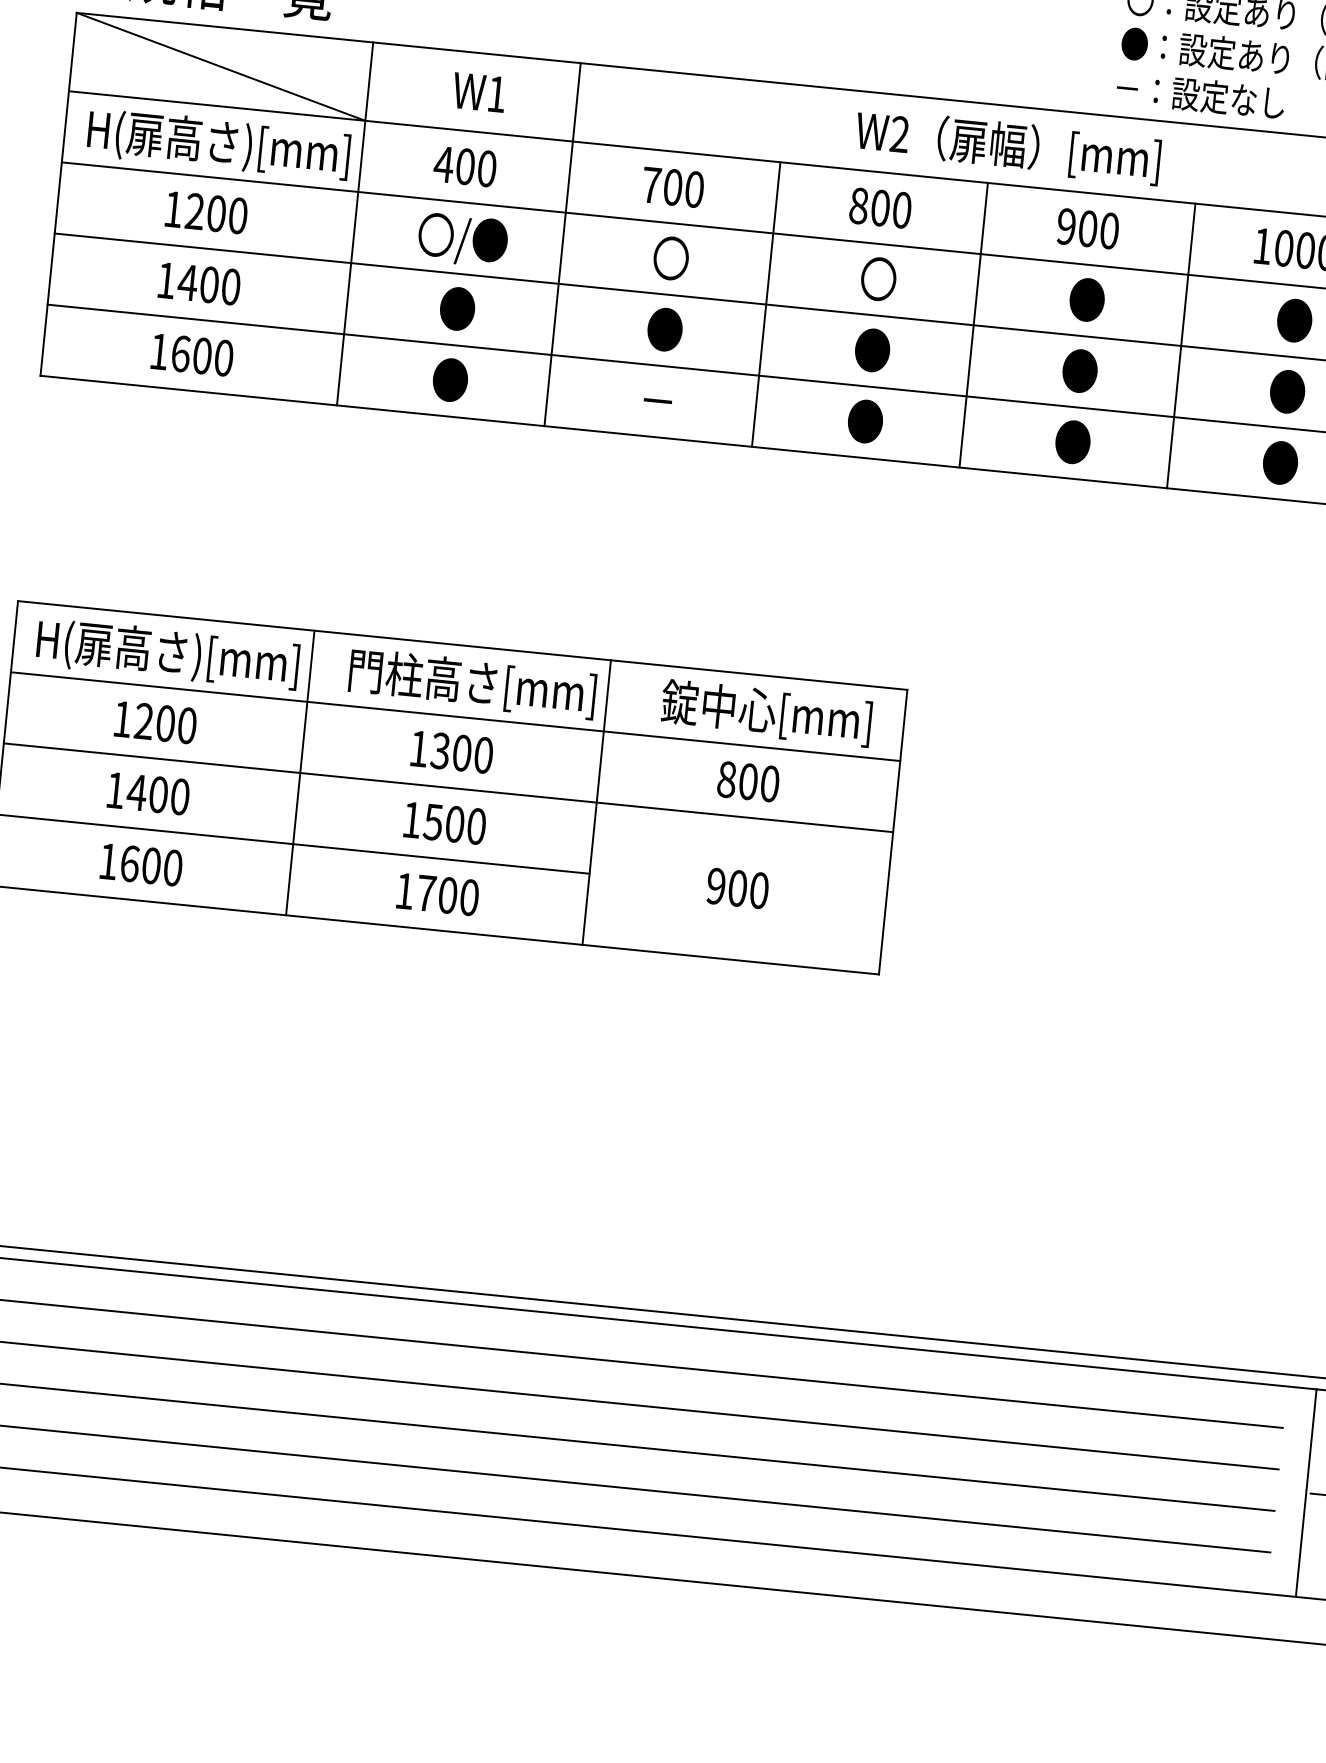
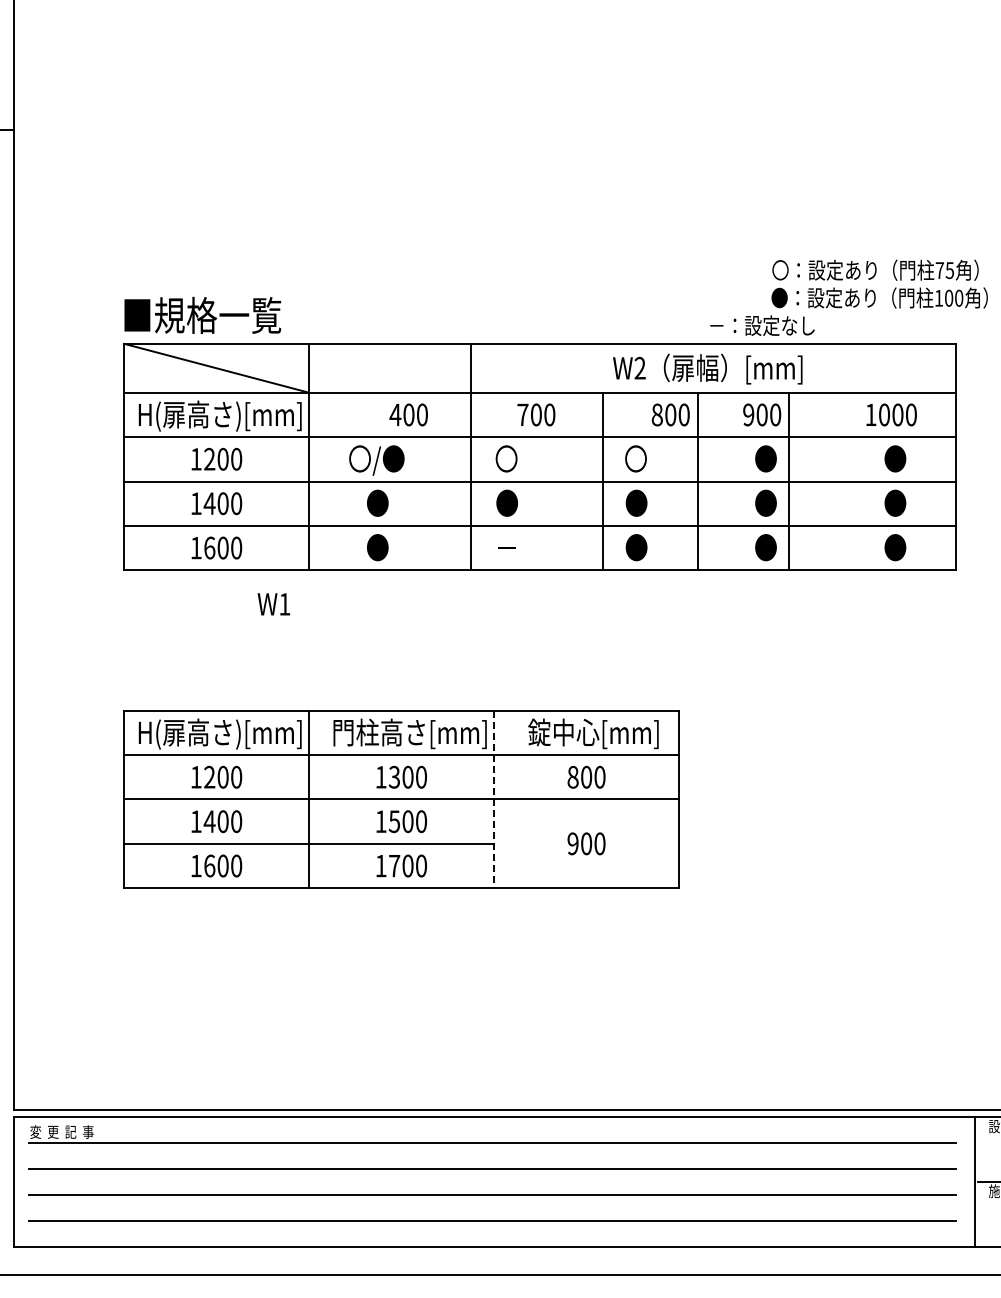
text: (478, 92) -> (273, 604), moved
text: (1200, 95) -> (762, 325), moved
text: (464, 165) -> (408, 414), moved
text: (673, 186) -> (536, 414), moved
text: (880, 207) -> (670, 414), moved
line: (562, 243) -> (470, 456), moved
line: (766, 304) -> (603, 481), moved
line: (1180, 345) -> (788, 481), moved
line: (597, 802) -> (494, 799), solid -> dashed

